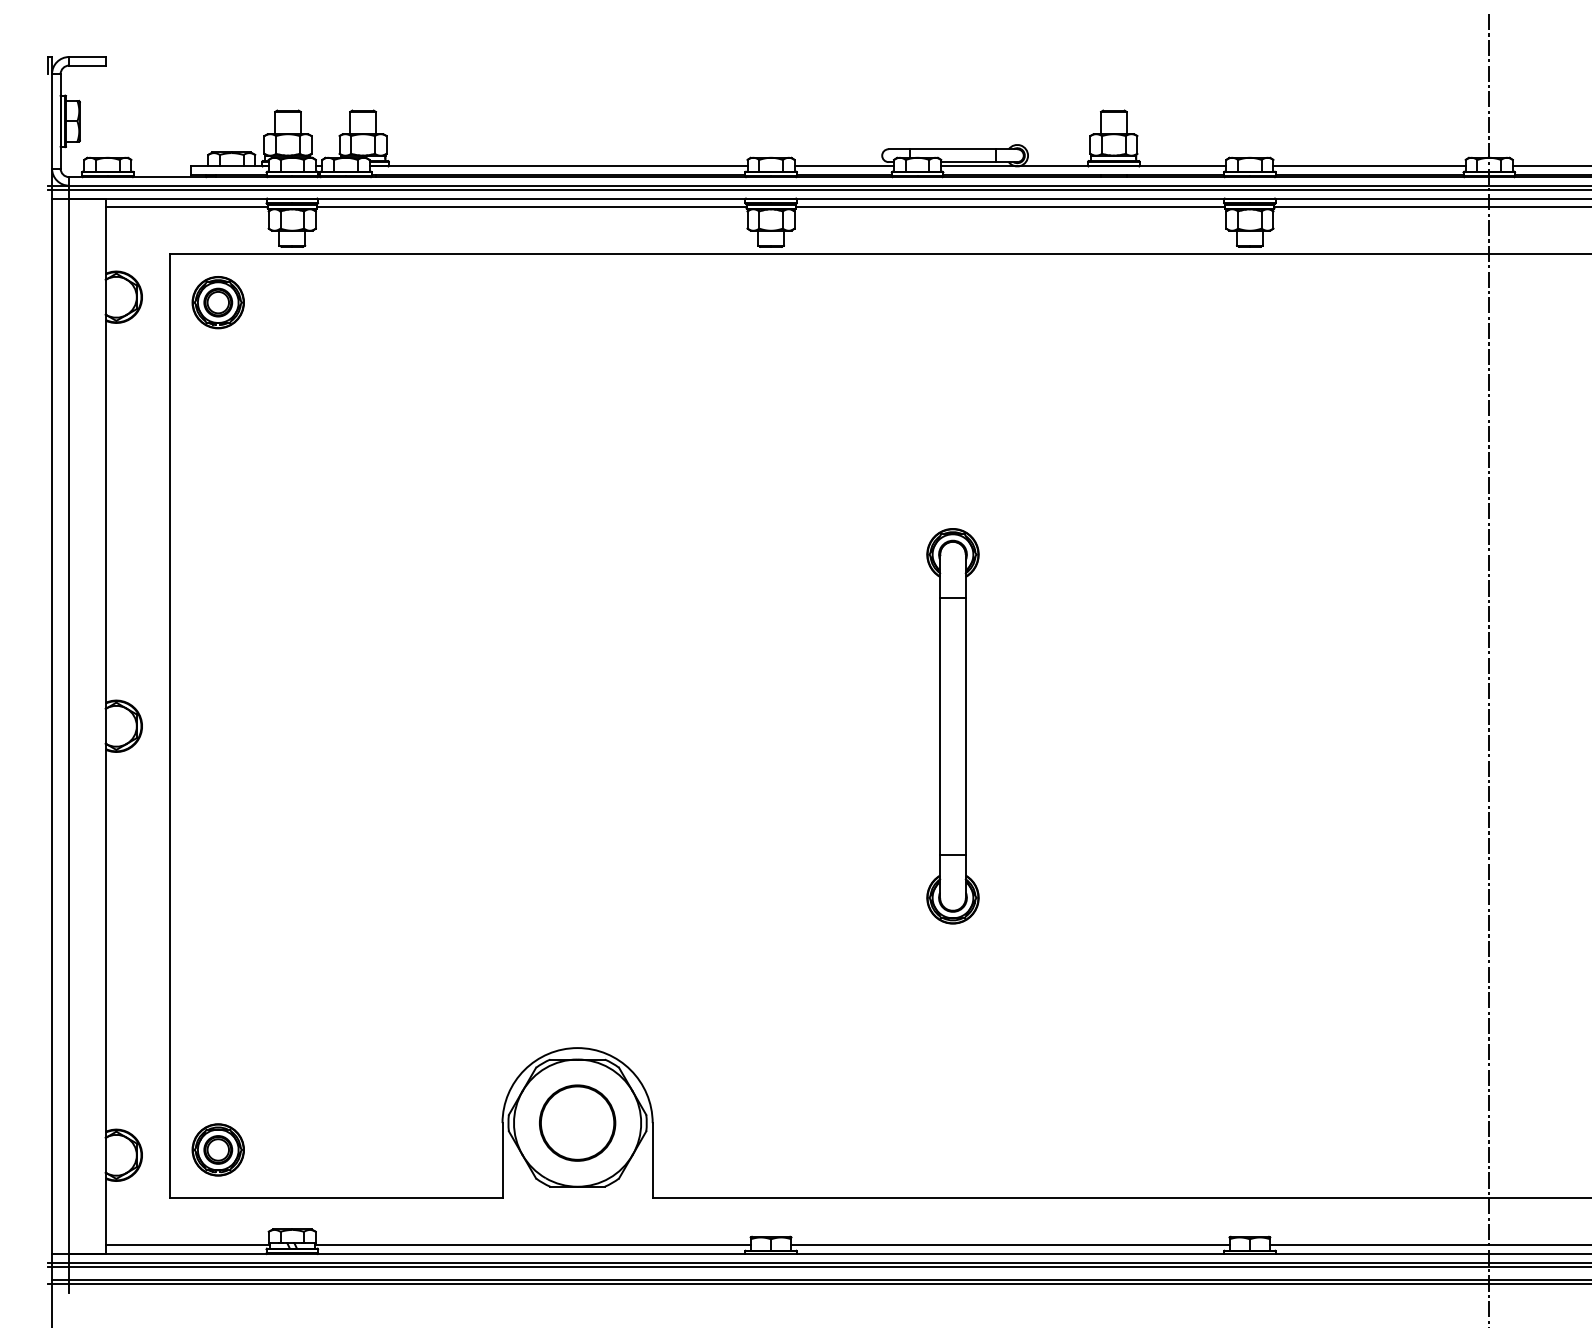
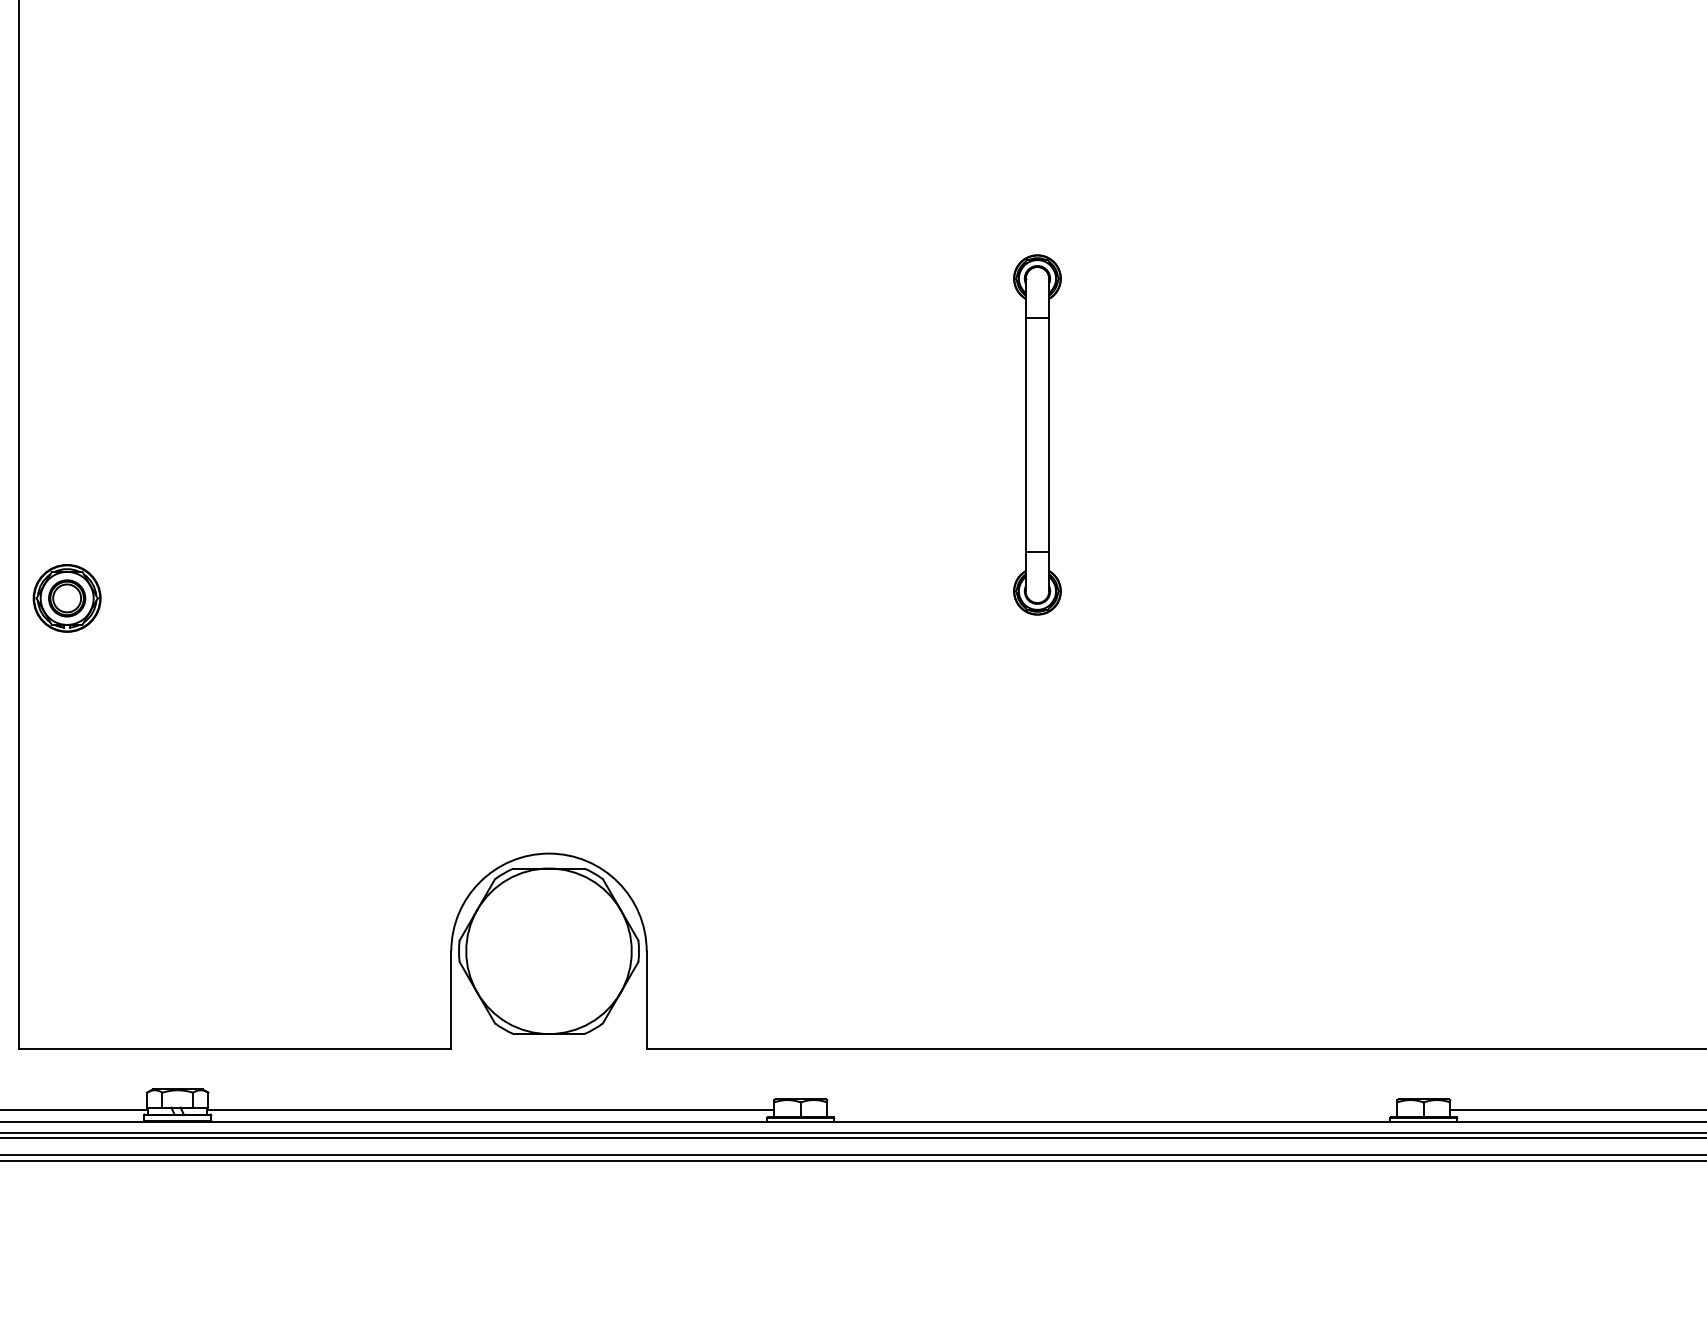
part: (952, 726) -> (1036, 435), size x0.7
circle: (577, 1122) -> (548, 950), removed
part: (217, 1149) -> (66, 597), moved
line: (1010, 1245) -> (1112, 1110), removed

